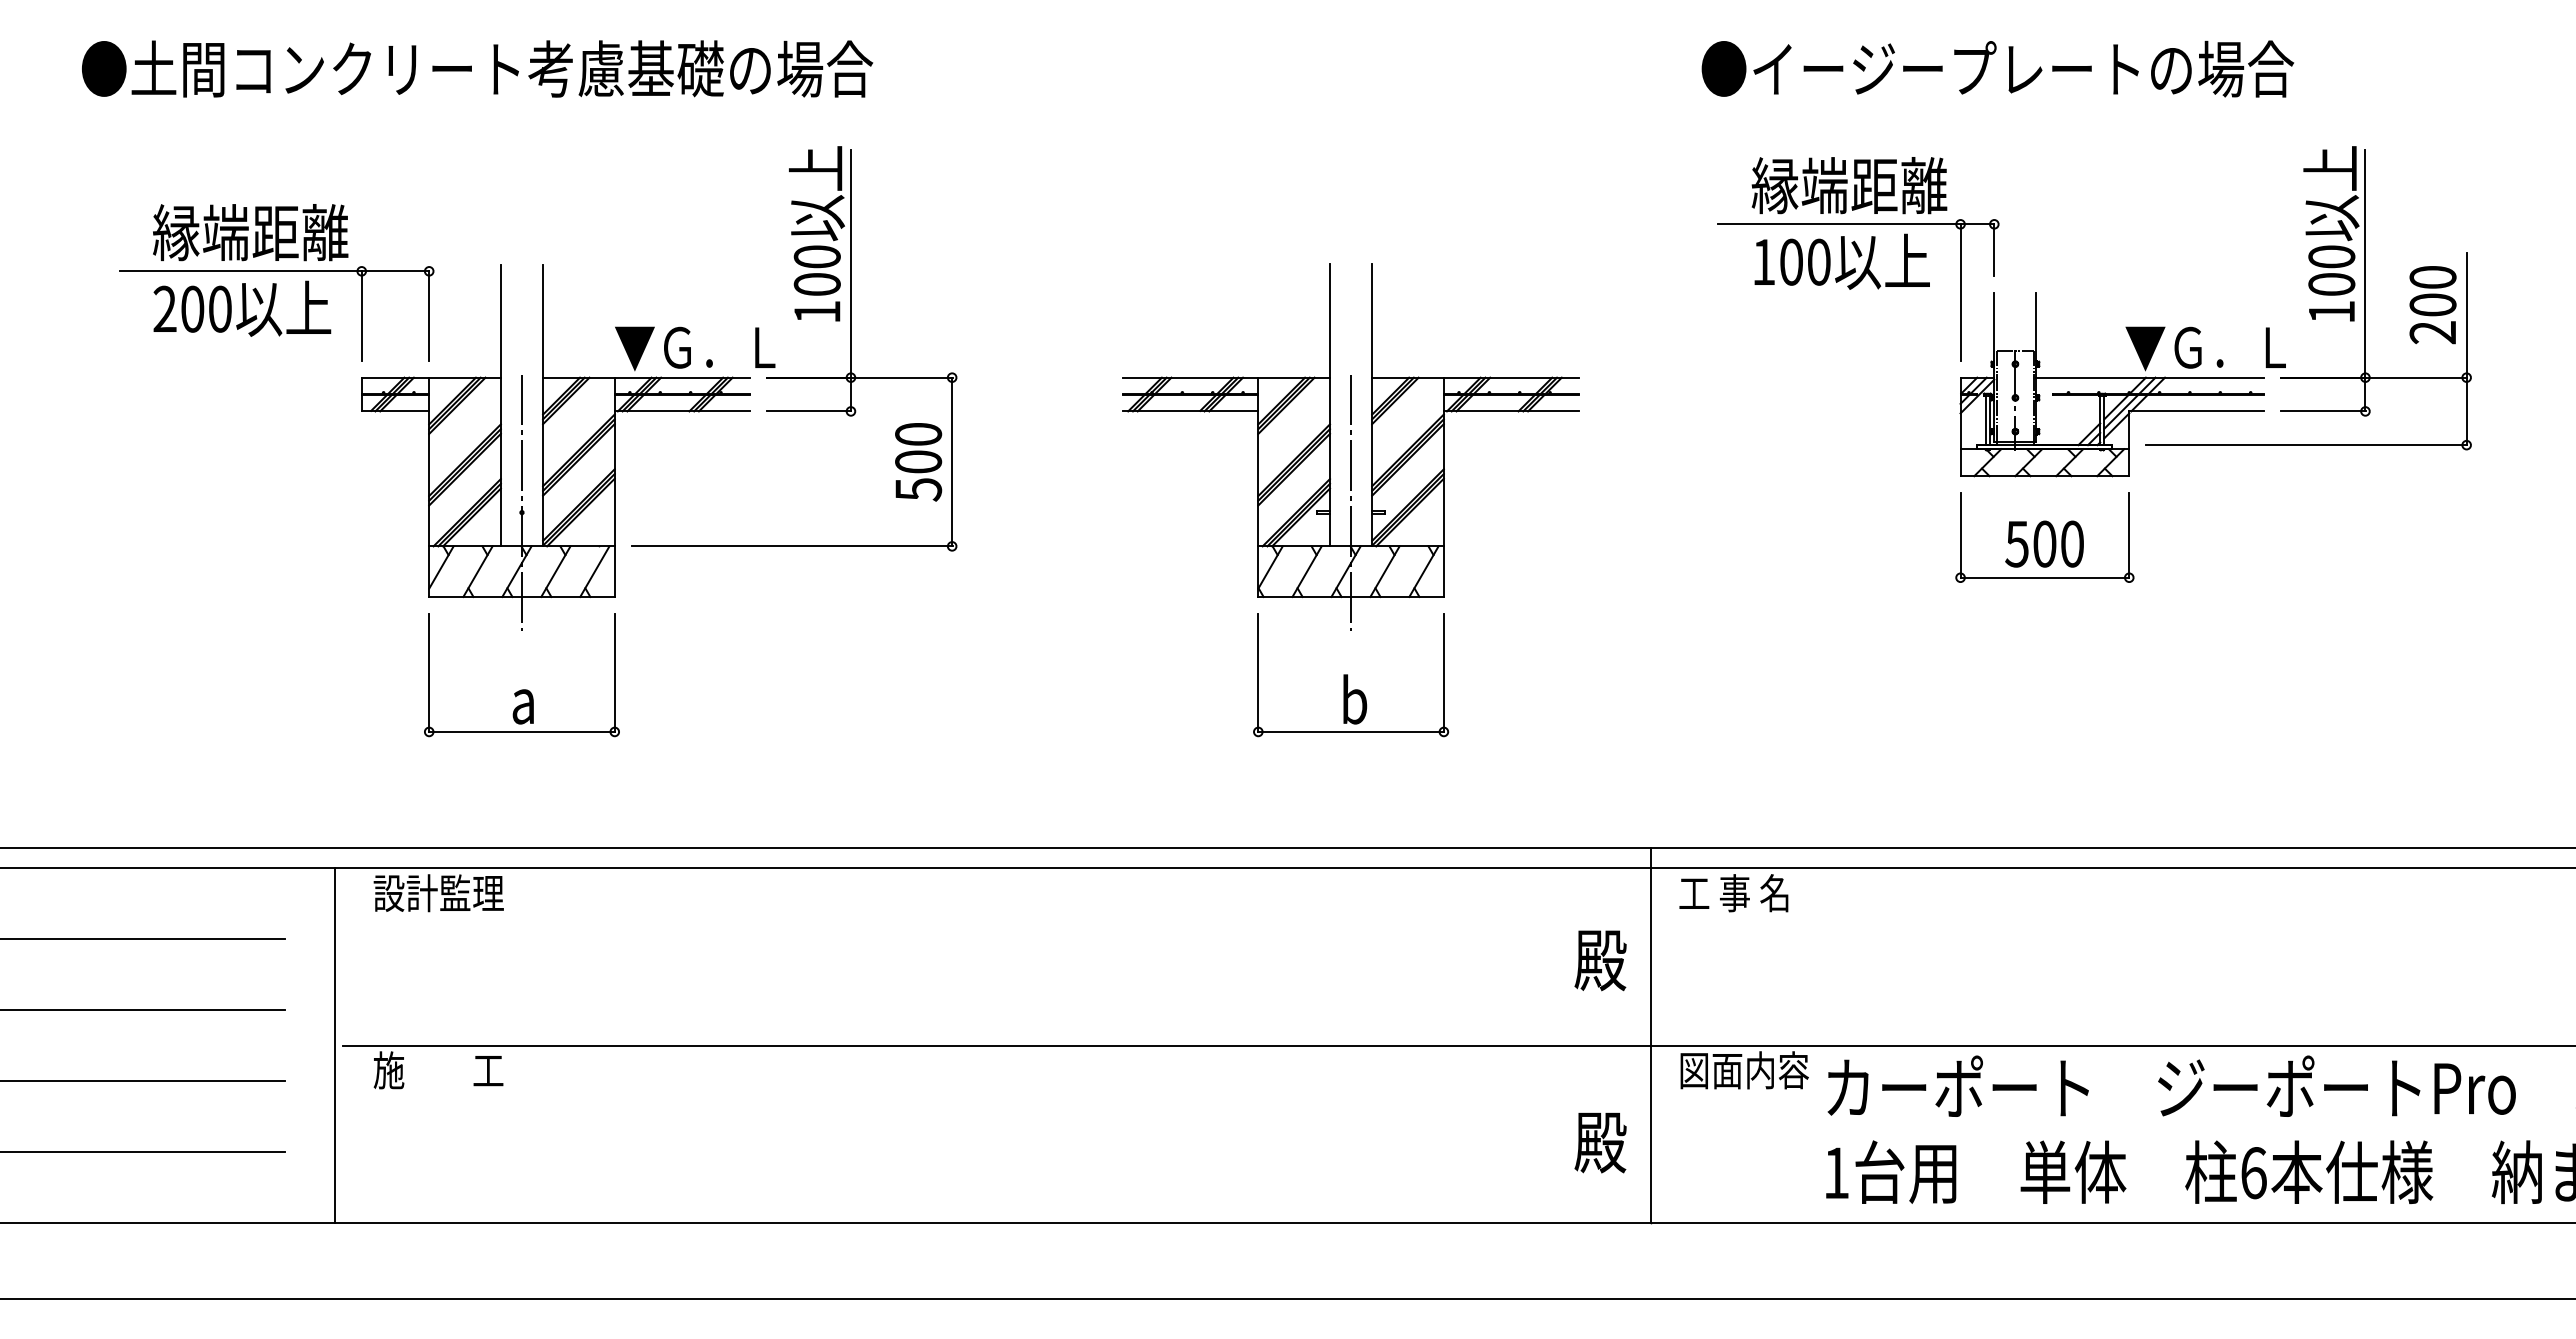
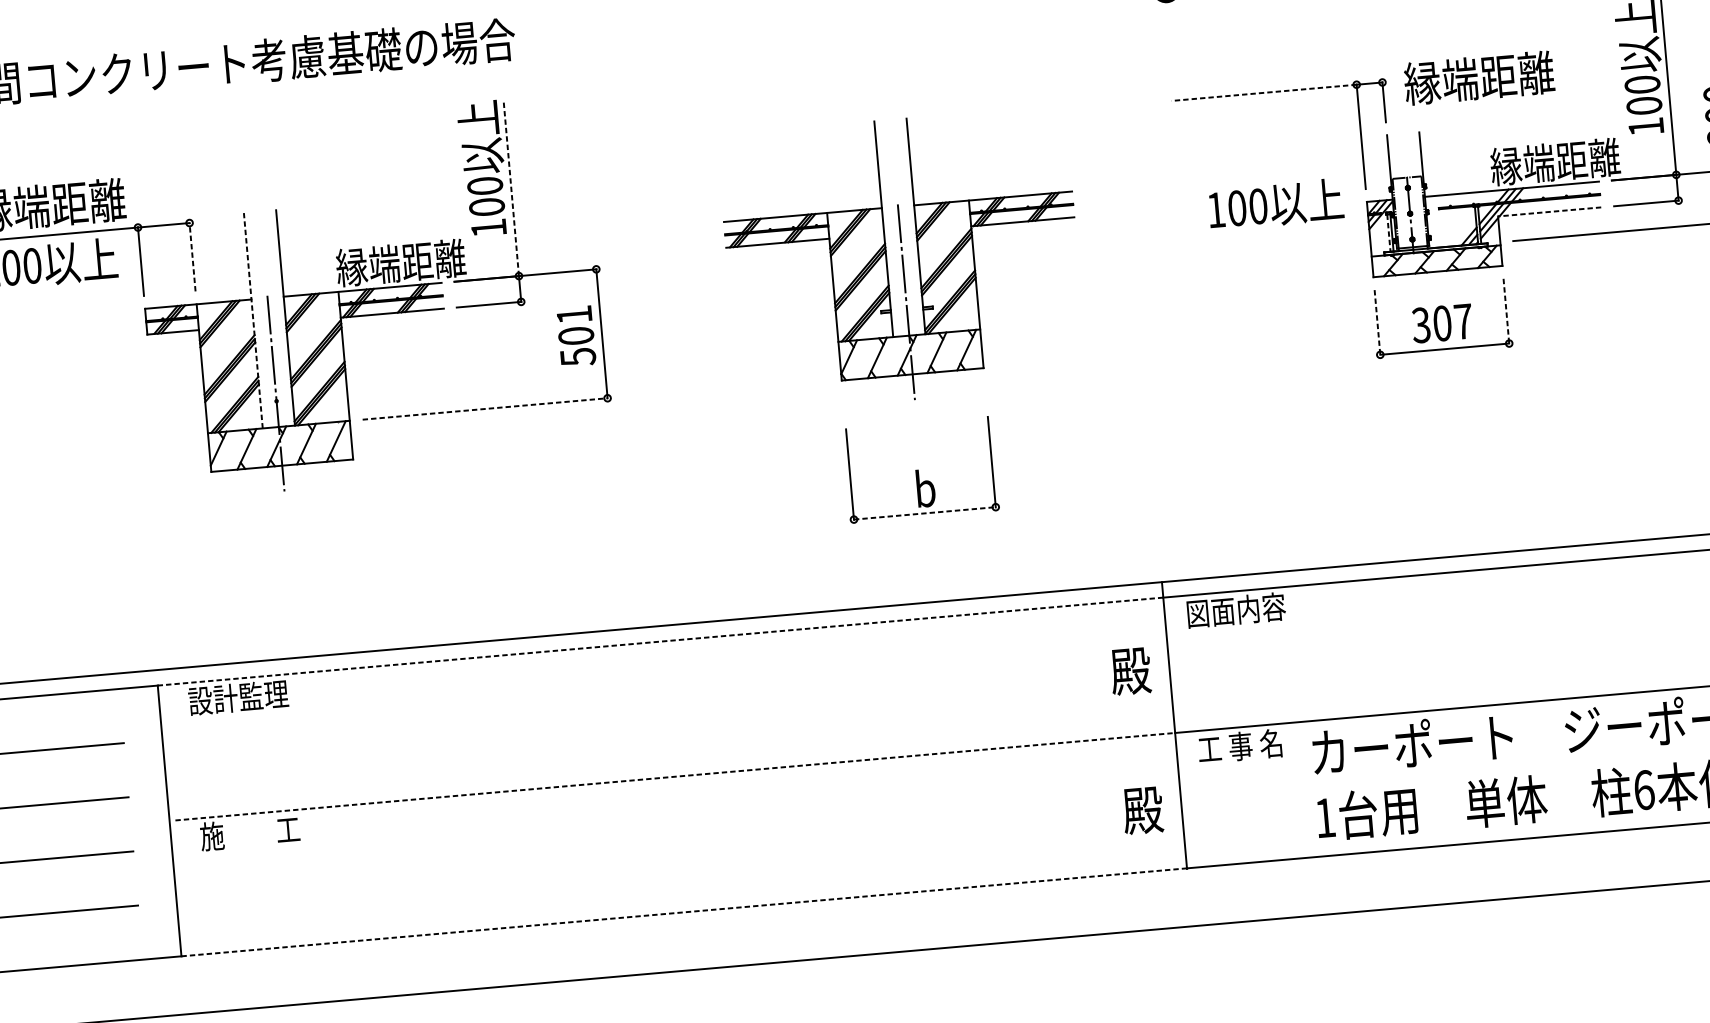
text: (1849, 185) -> (1479, 78), moved
line: (1838, 224) -> (1263, 93), solid -> dashed
text: (1841, 261) -> (1275, 204), moved
line: (850, 263) -> (511, 188), solid -> dashed
line: (429, 315) -> (192, 256), solid -> dashed
text: (698, 346) -> (400, 262), ▼Ｇ．Ｌ -> 縁端距離
text: (2209, 346) -> (1555, 161), ▼Ｇ．Ｌ -> 縁端距離
line: (500, 405) -> (253, 320), solid -> dashed
line: (2196, 411) -> (1549, 212), solid -> dashed
line: (1985, 421) -> (1388, 233), solid -> dashed
text: (918, 434) -> (574, 315), 500 -> 501
part: (1350, 446) -> (902, 259), moved
line: (1960, 535) -> (1377, 322), solid -> dashed
line: (2129, 535) -> (1506, 311), solid -> dashed
text: (2044, 543) -> (1442, 323), 500 -> 307
line: (792, 546) -> (485, 409), solid -> dashed
part: (521, 689) -> (288, 536), removed
line: (1351, 731) -> (925, 513), solid -> dashed
line: (993, 868) -> (660, 641), solid -> dashed
text: (1743, 893) -> (1235, 610), 工 事 名 -> 図面内容
line: (997, 1045) -> (675, 776), solid -> dashed
text: (1743, 1070) -> (1247, 745), 図面内容 -> 工 事 名
line: (993, 1222) -> (684, 912), solid -> dashed

